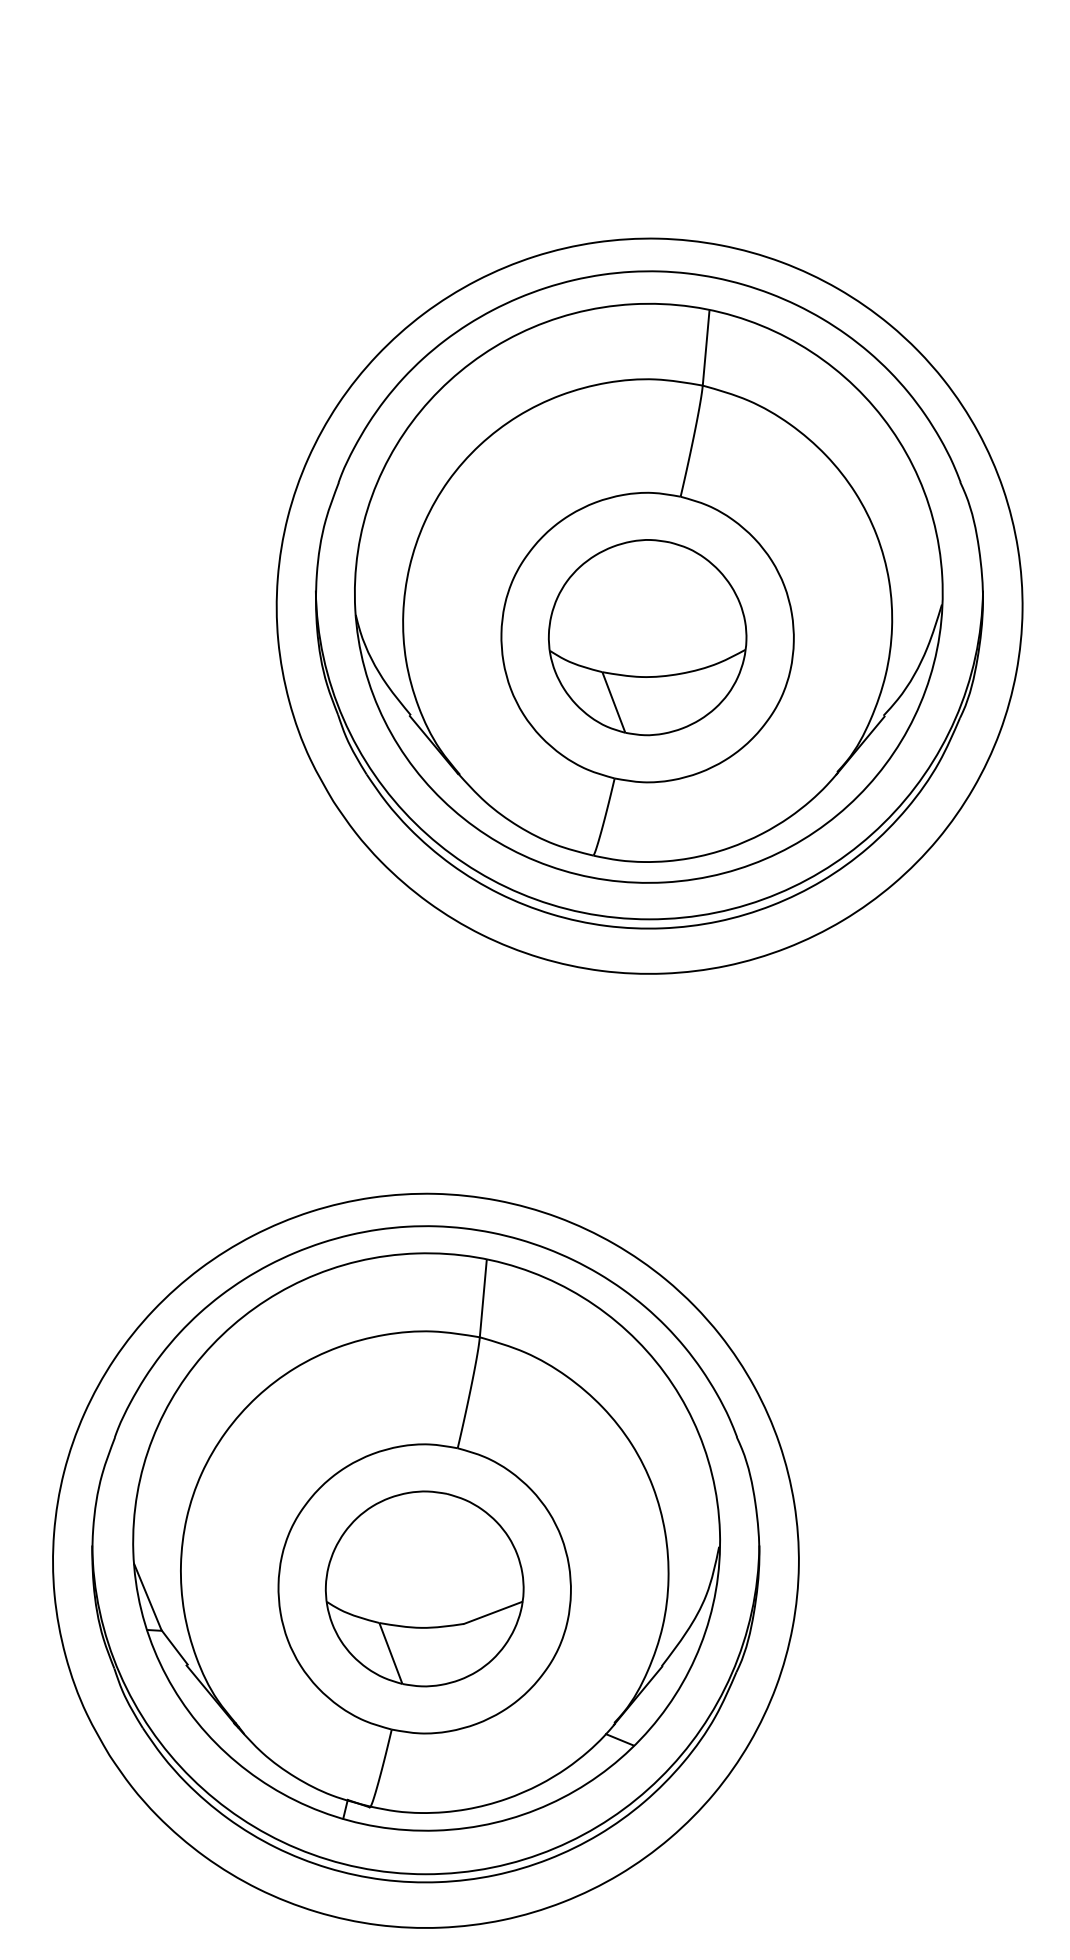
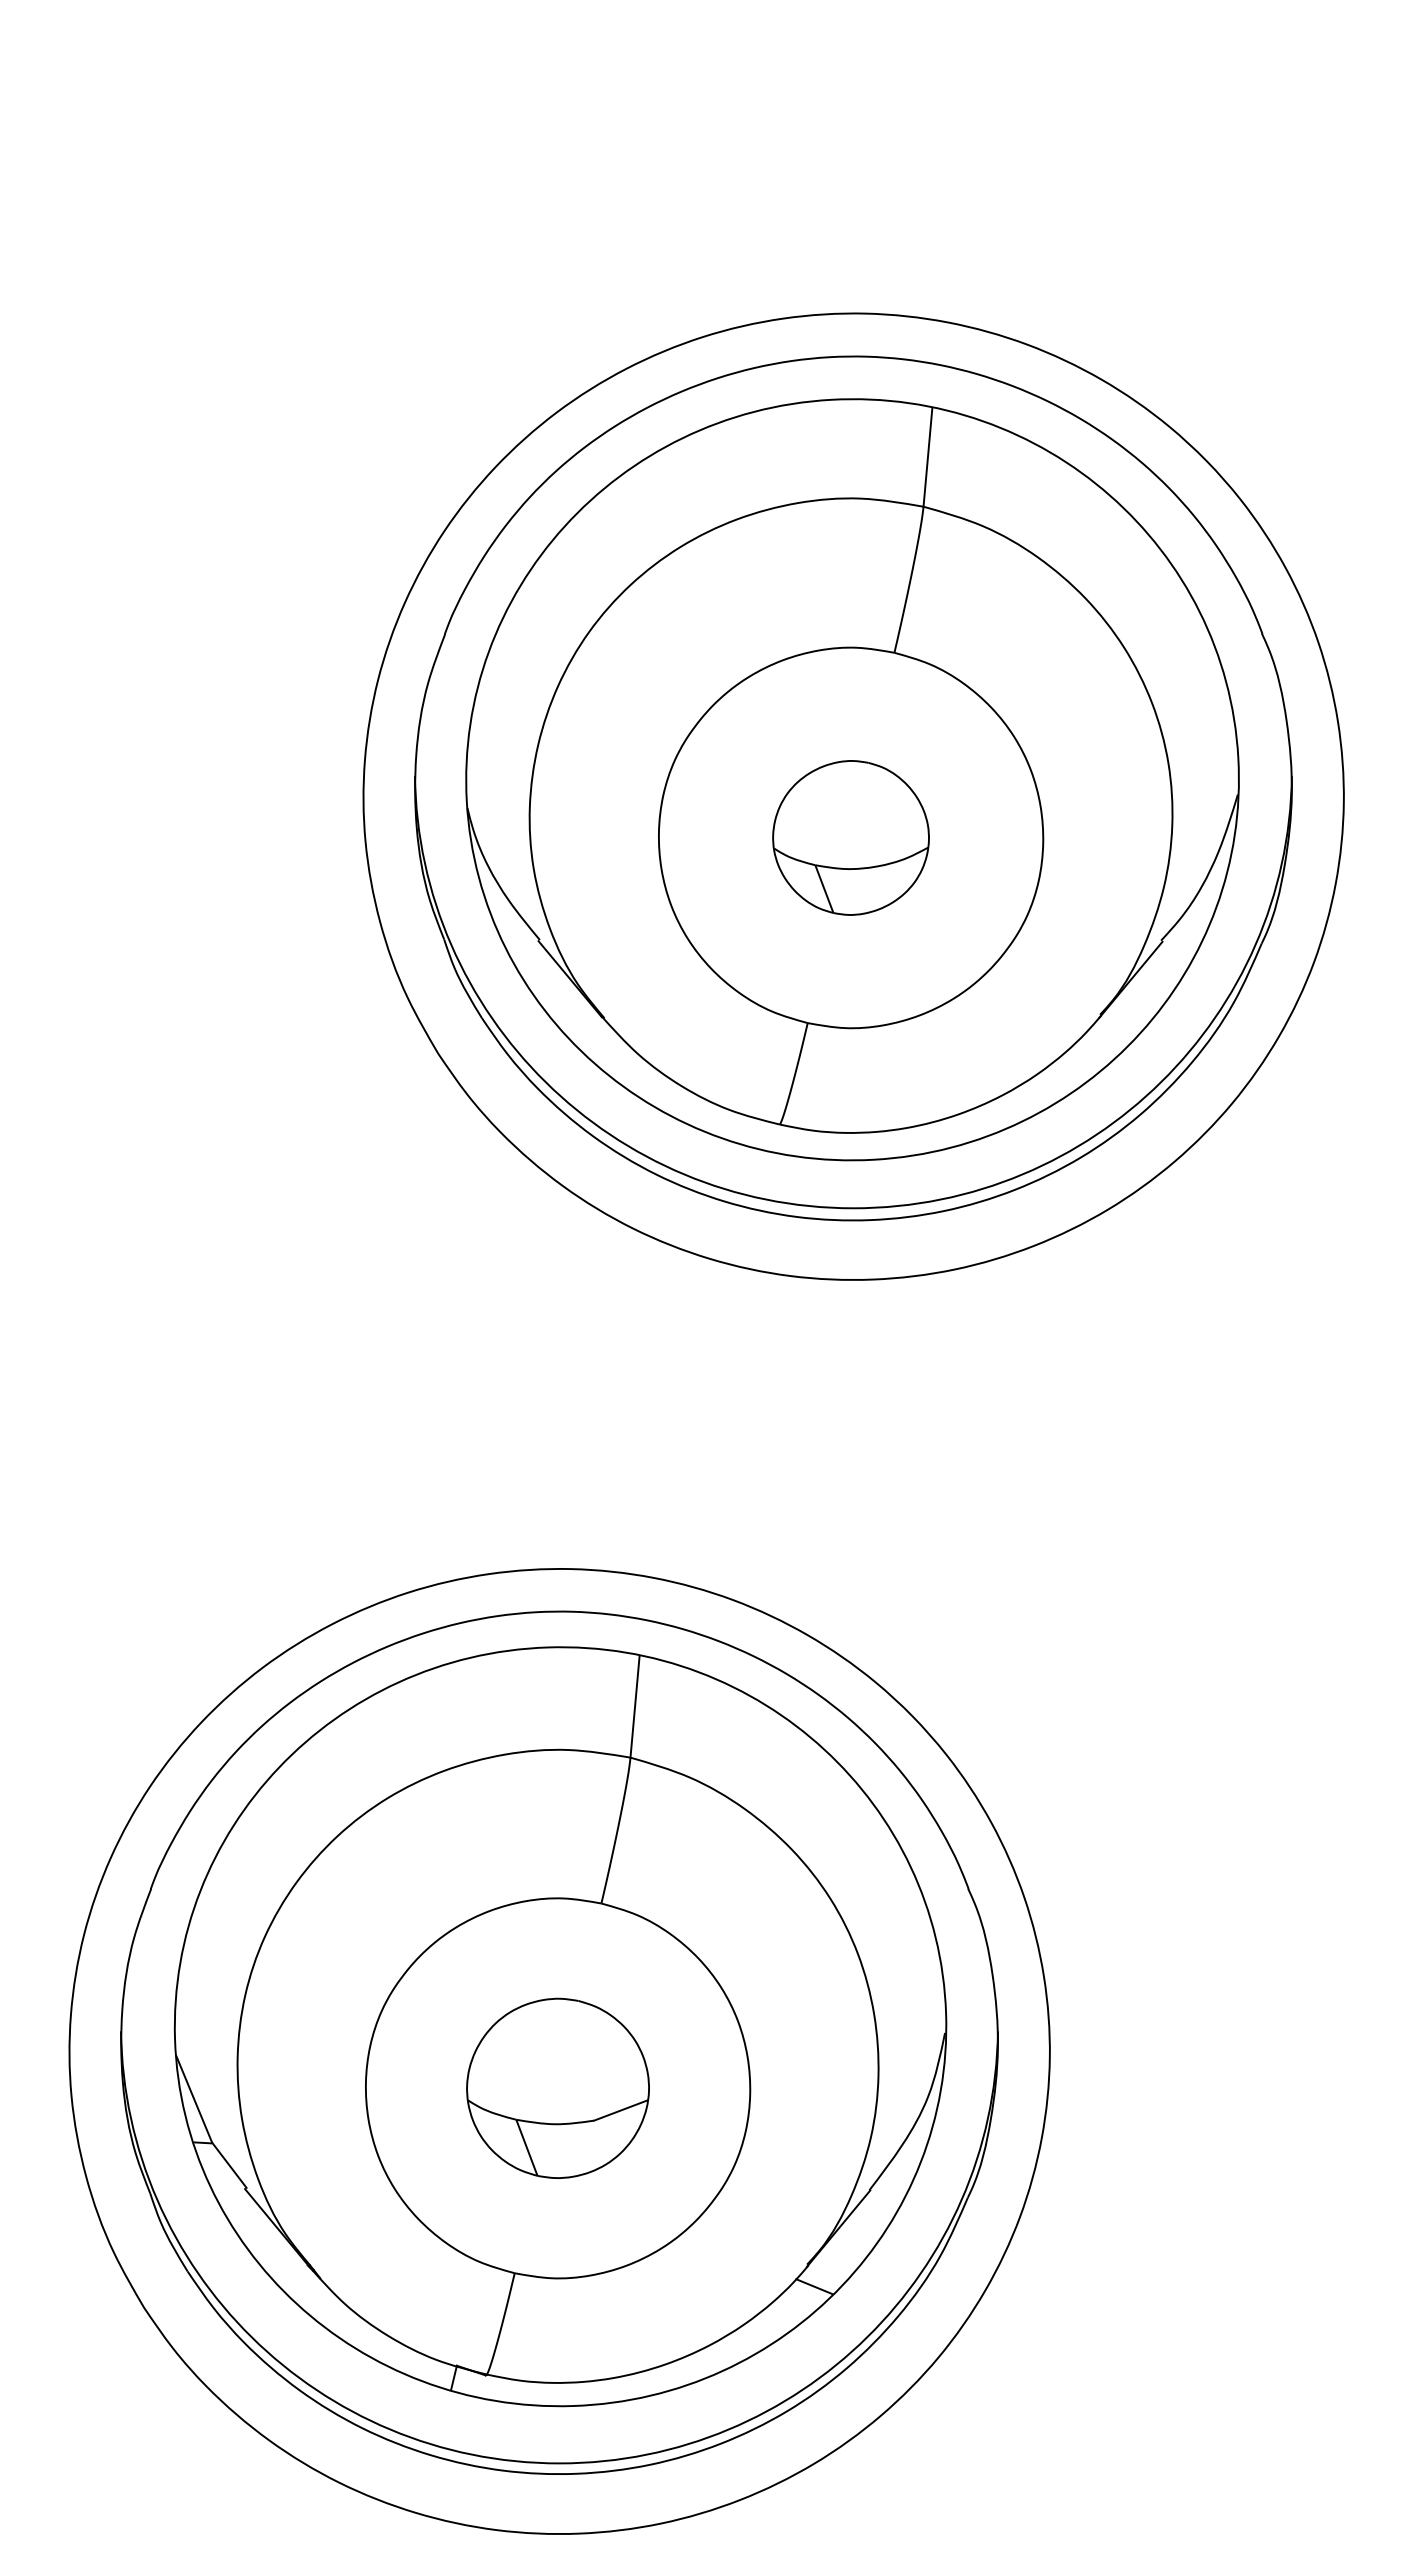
part: (647, 637) -> (850, 837), size x0.6
part: (424, 1589) -> (557, 2088), size x0.7

